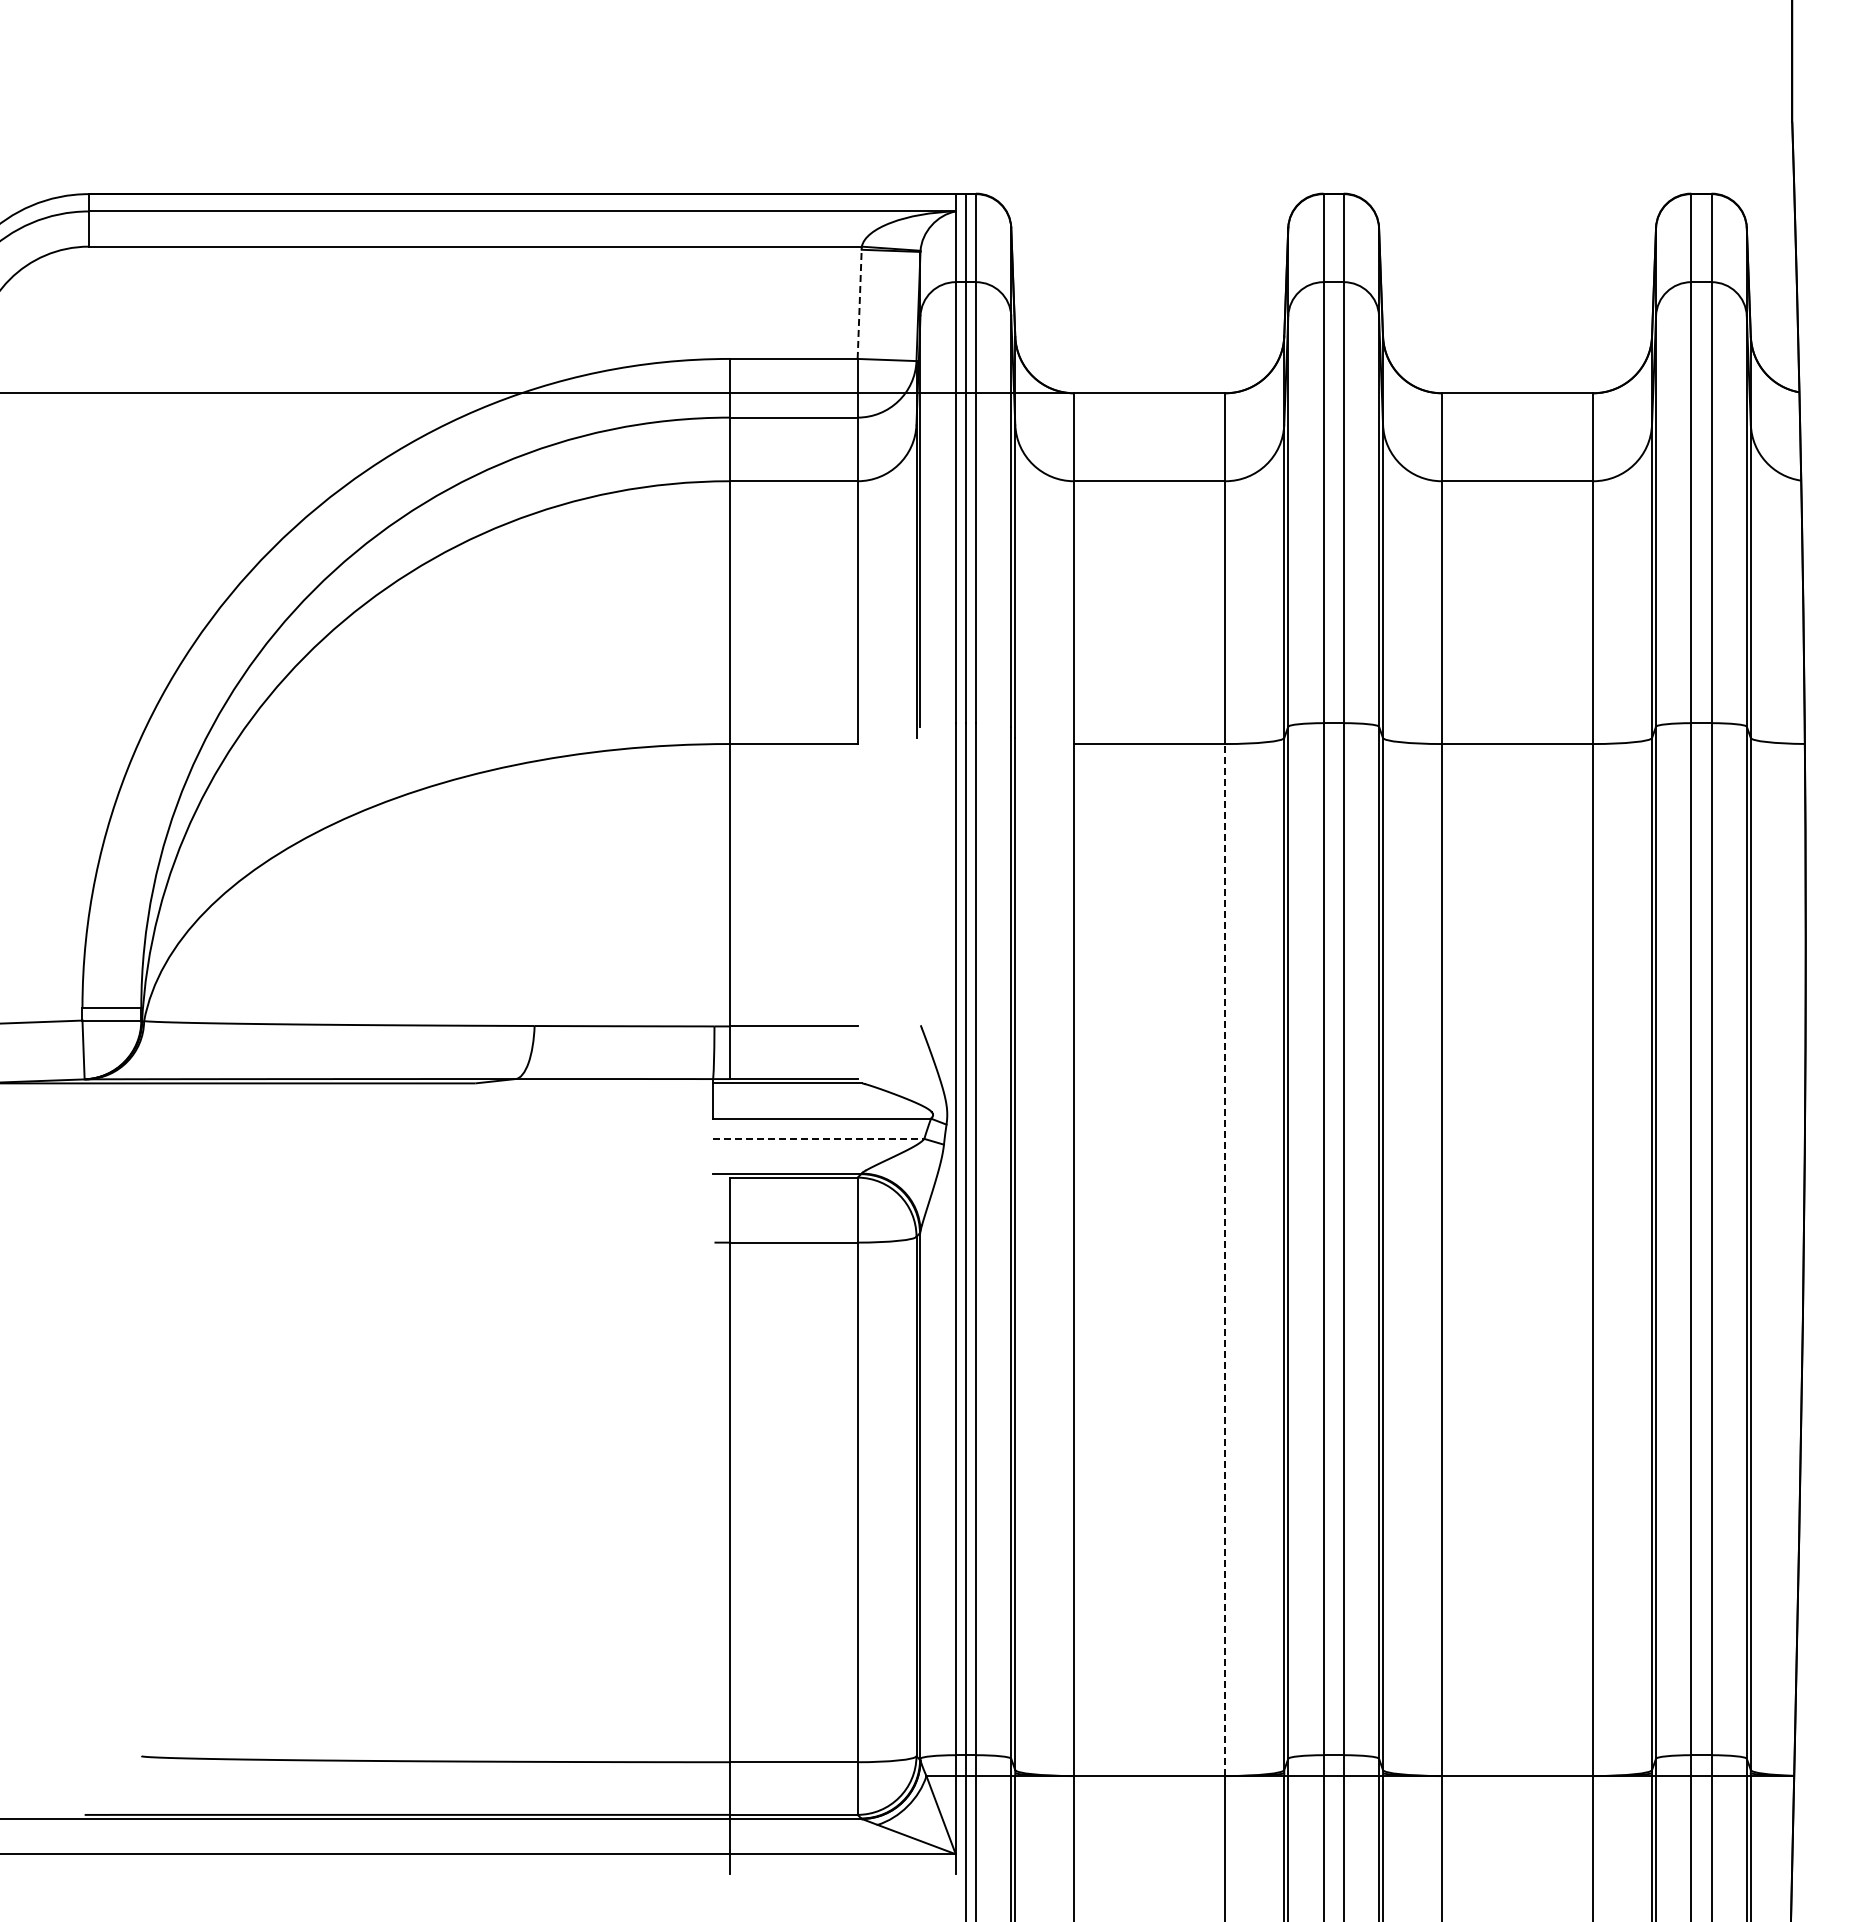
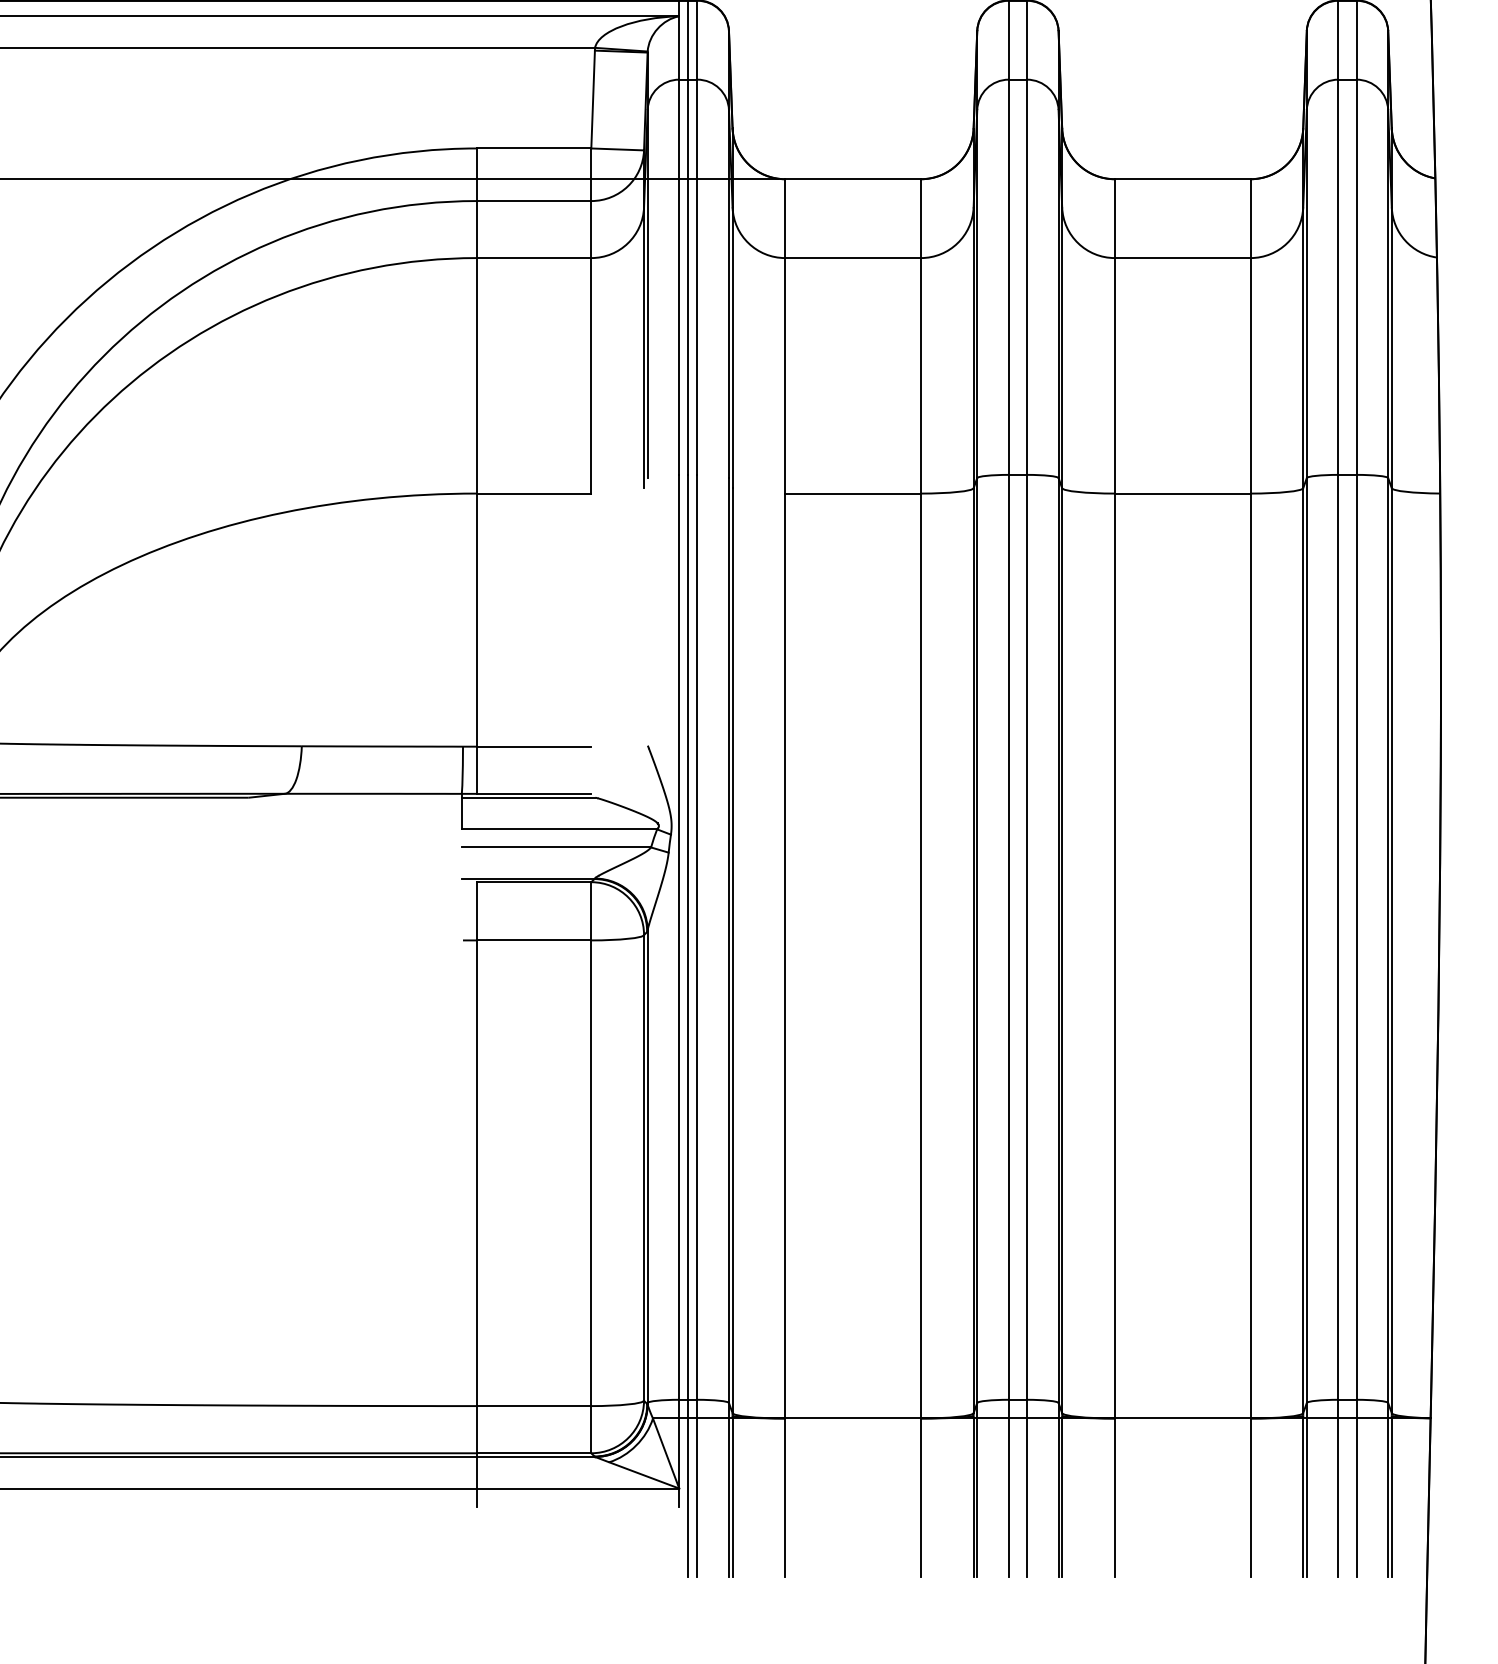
line: (859, 304) -> (592, 99), dashed -> solid
line: (818, 1138) -> (556, 847), dashed -> solid
line: (1225, 1259) -> (920, 955), dashed -> solid

